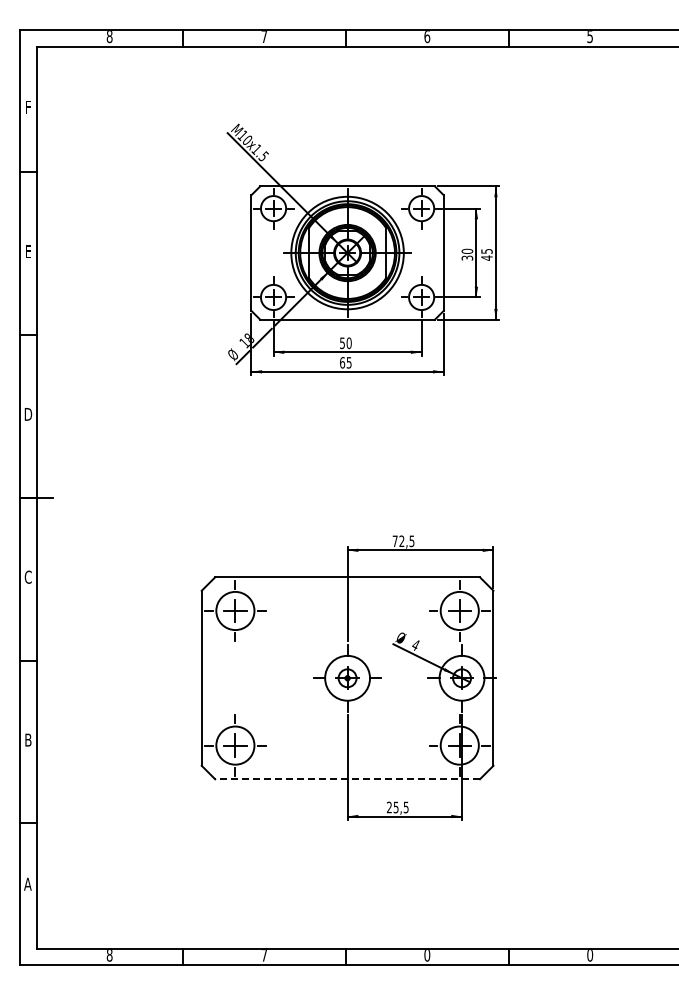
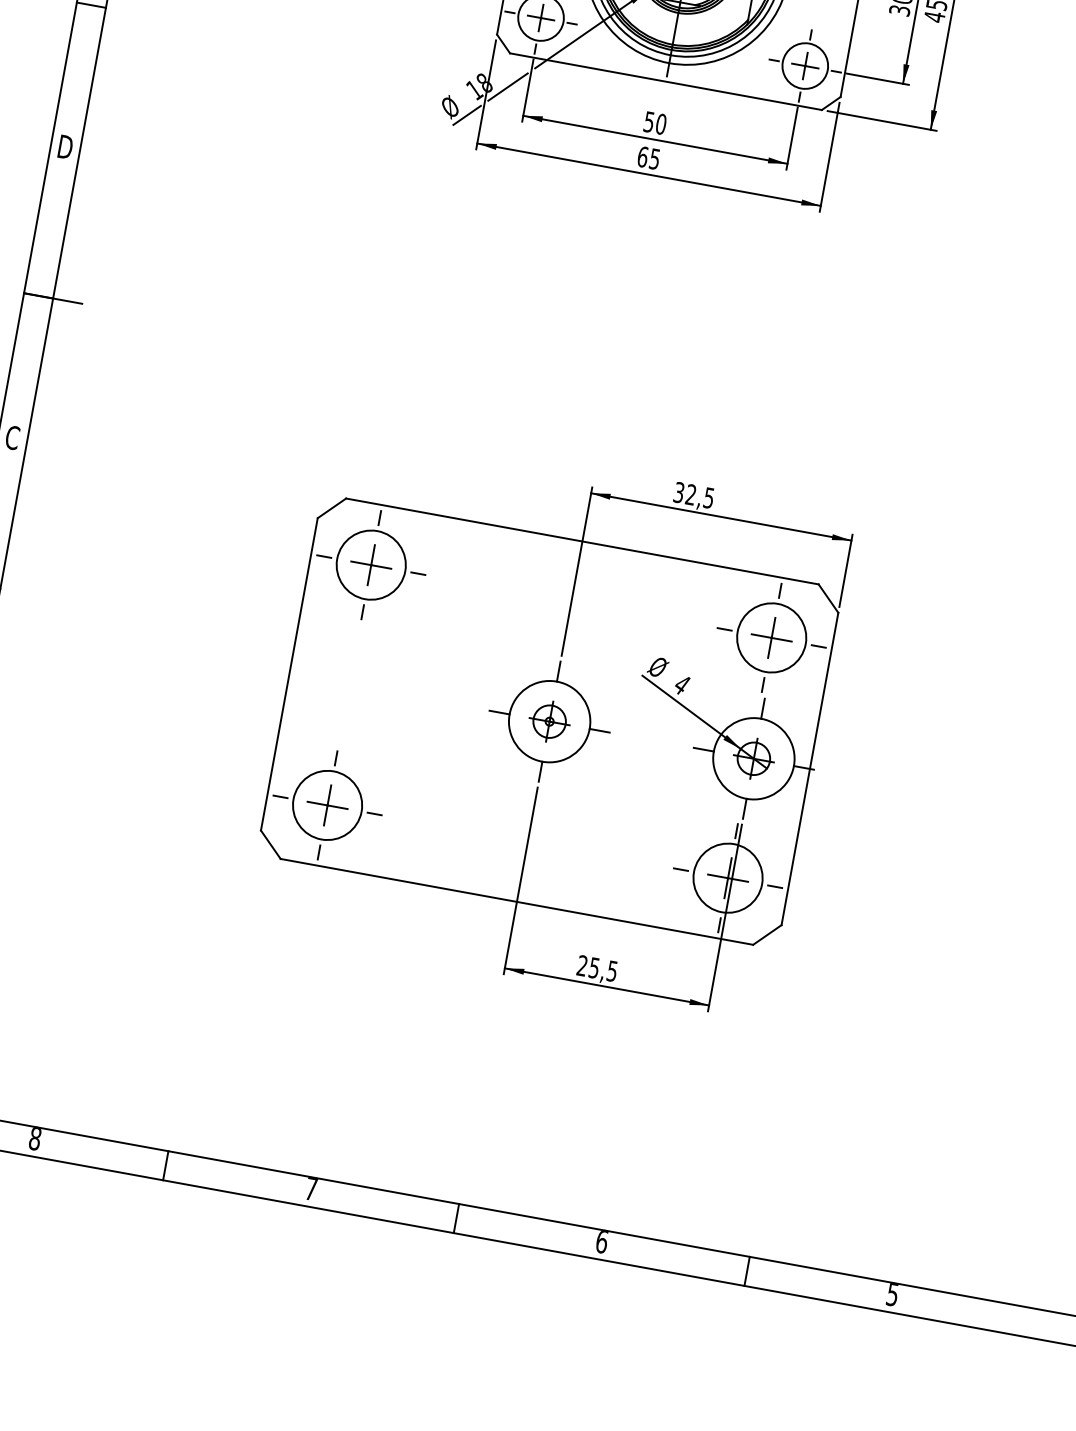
text: (394, 541) -> (677, 492), 72,5 -> 32,5
line: (347, 779) -> (516, 902), dashed -> solid
text: (427, 955) -> (602, 1242), 0 -> 6
text: (590, 955) -> (893, 1295), 0 -> 5

